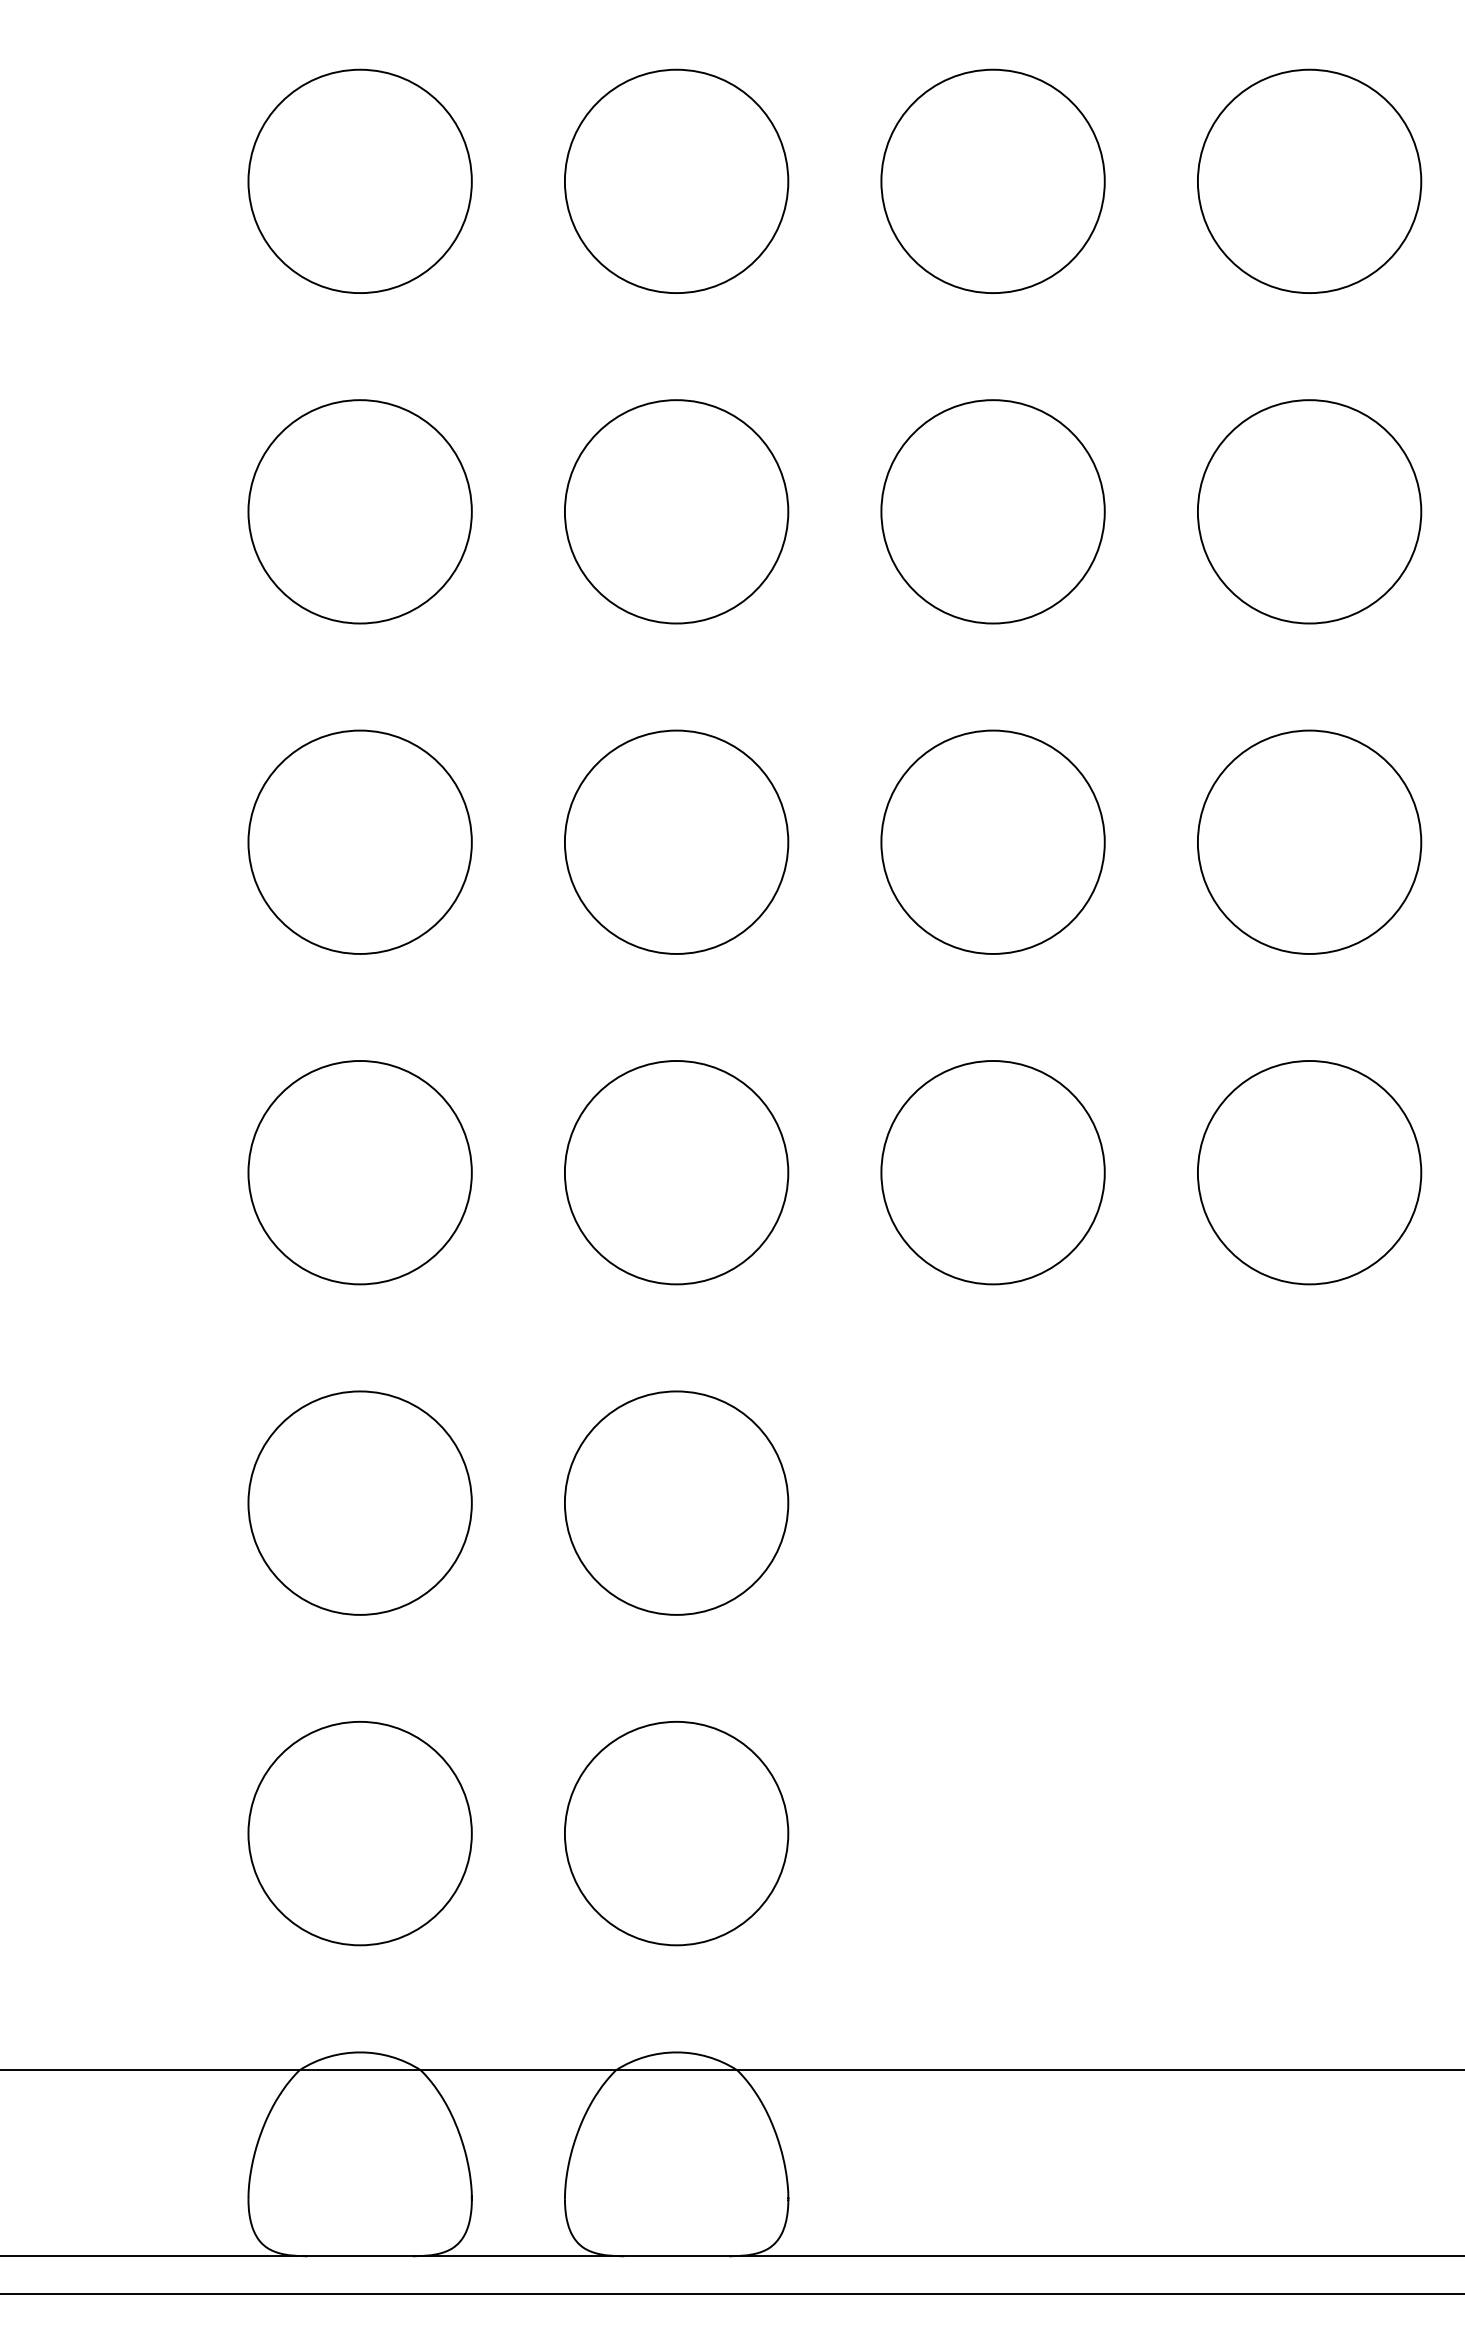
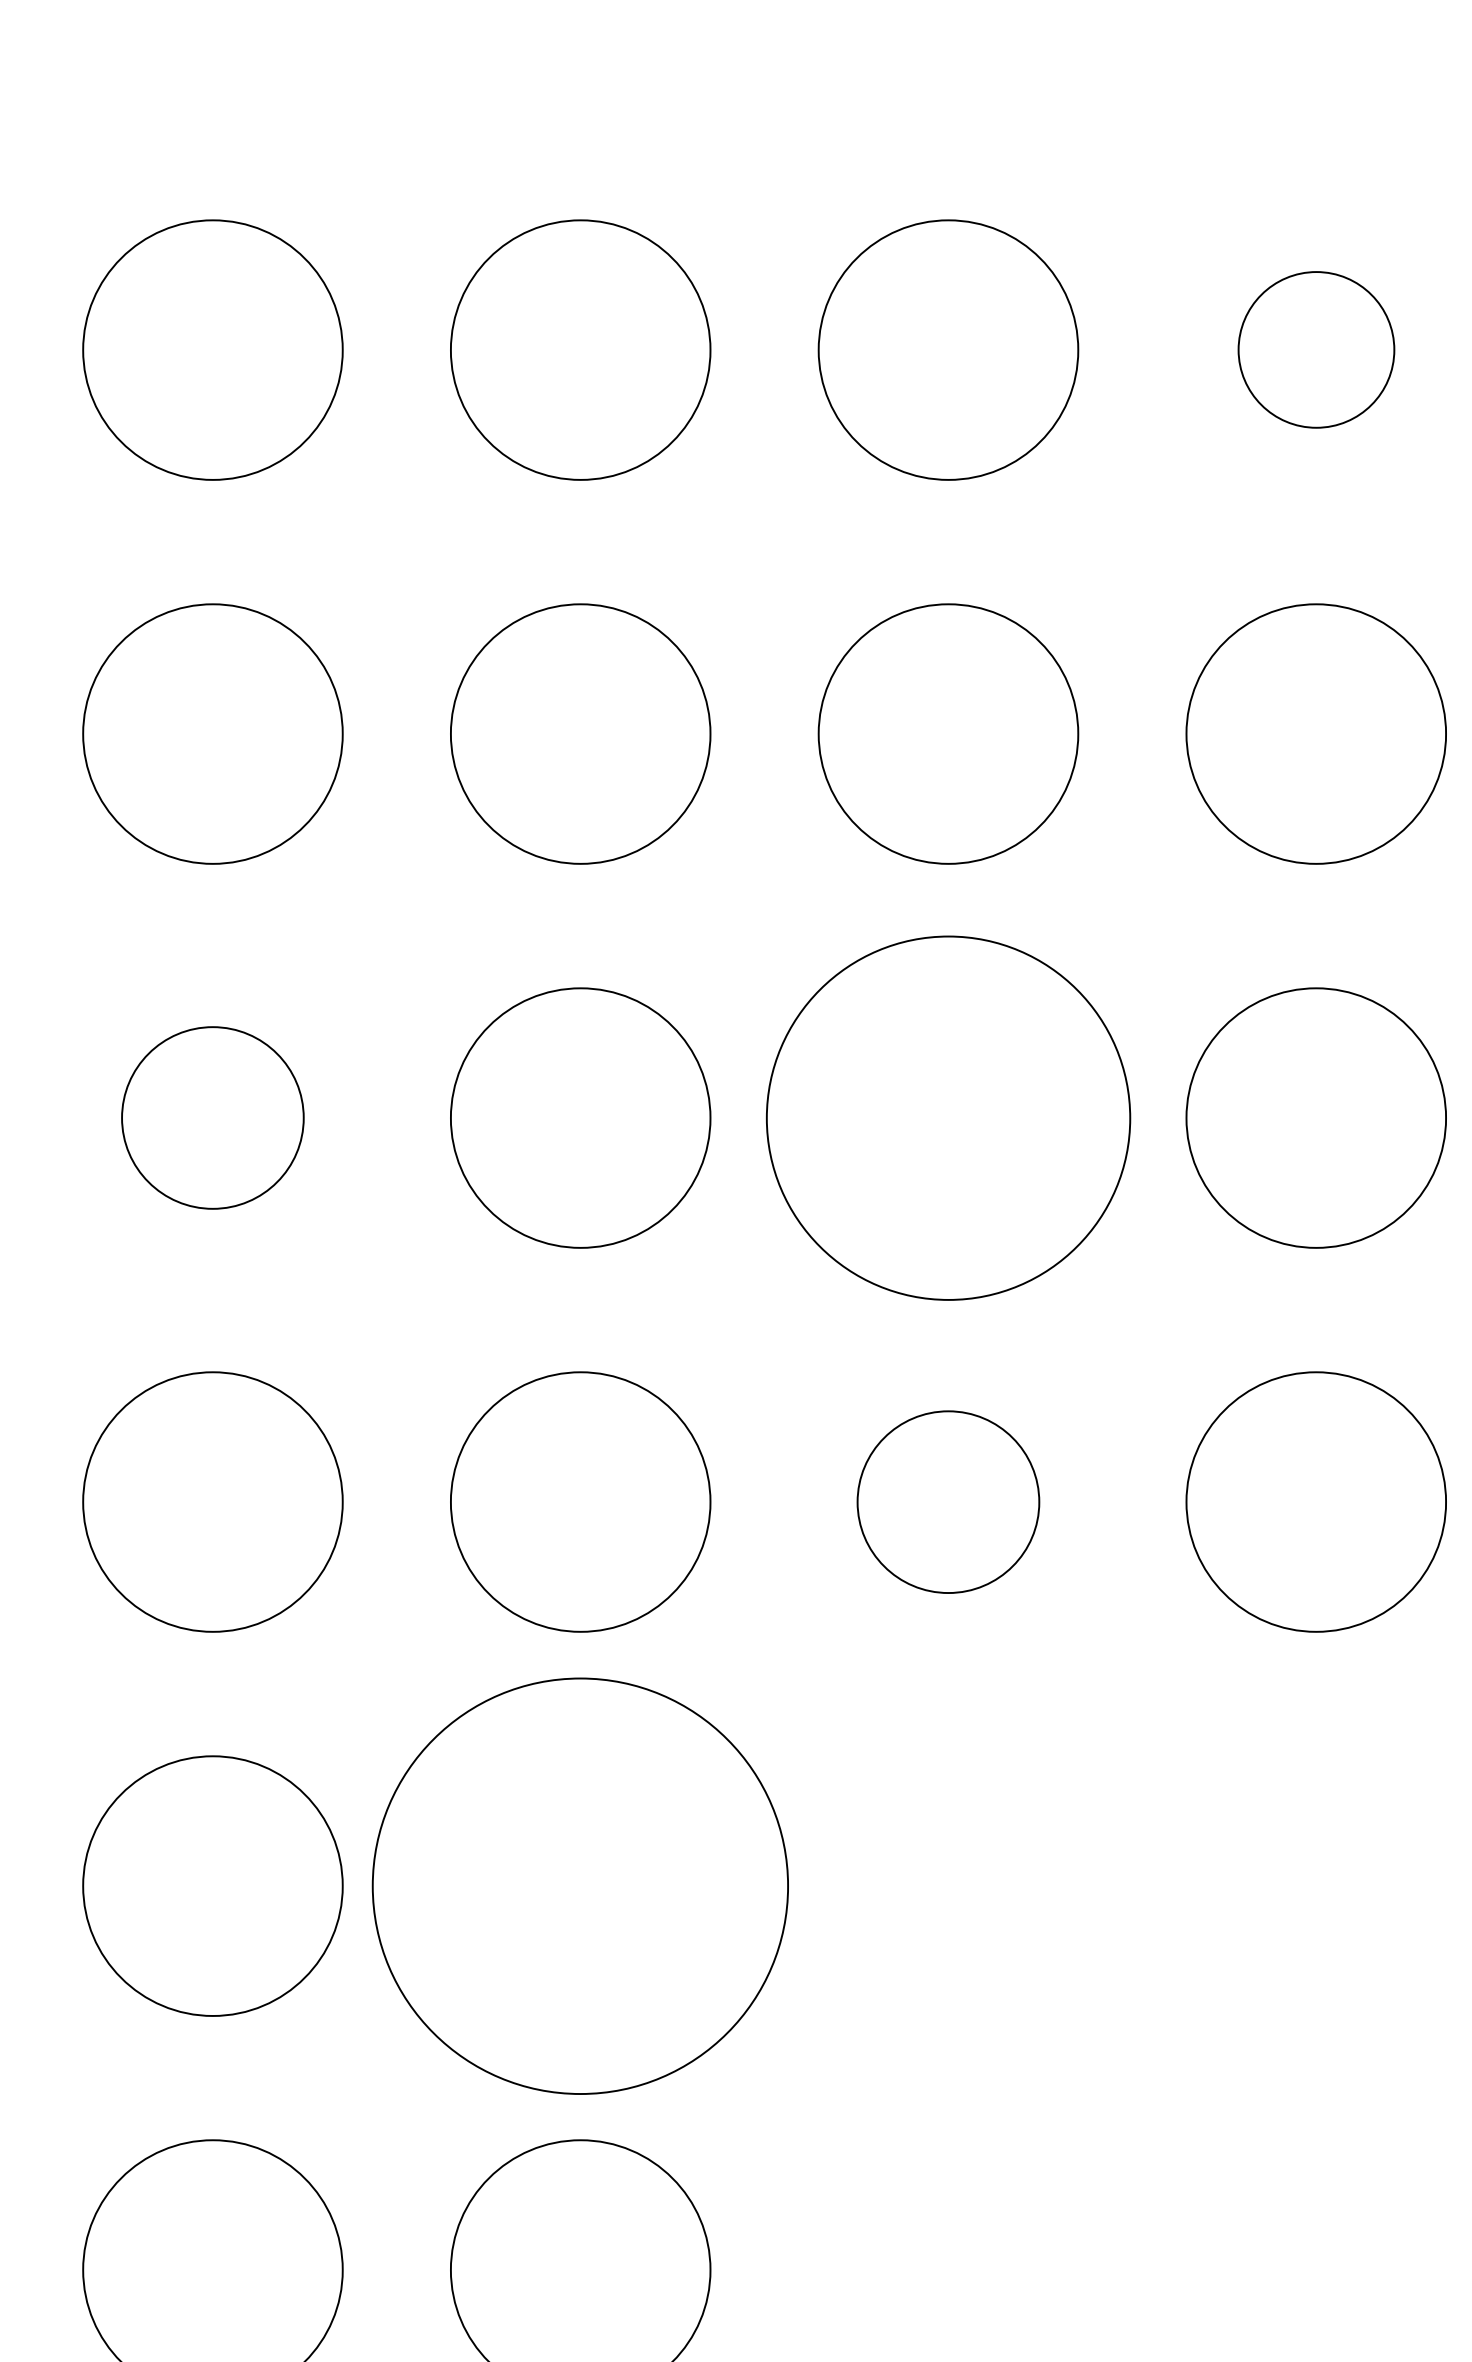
part: (1309, 180) -> (1316, 349), size x0.6
part: (359, 841) -> (212, 1117), size x0.7
part: (992, 841) -> (947, 1117), size x1.4
part: (992, 1172) -> (947, 1501), size x0.7
part: (676, 1502) -> (580, 1885), size x1.6

